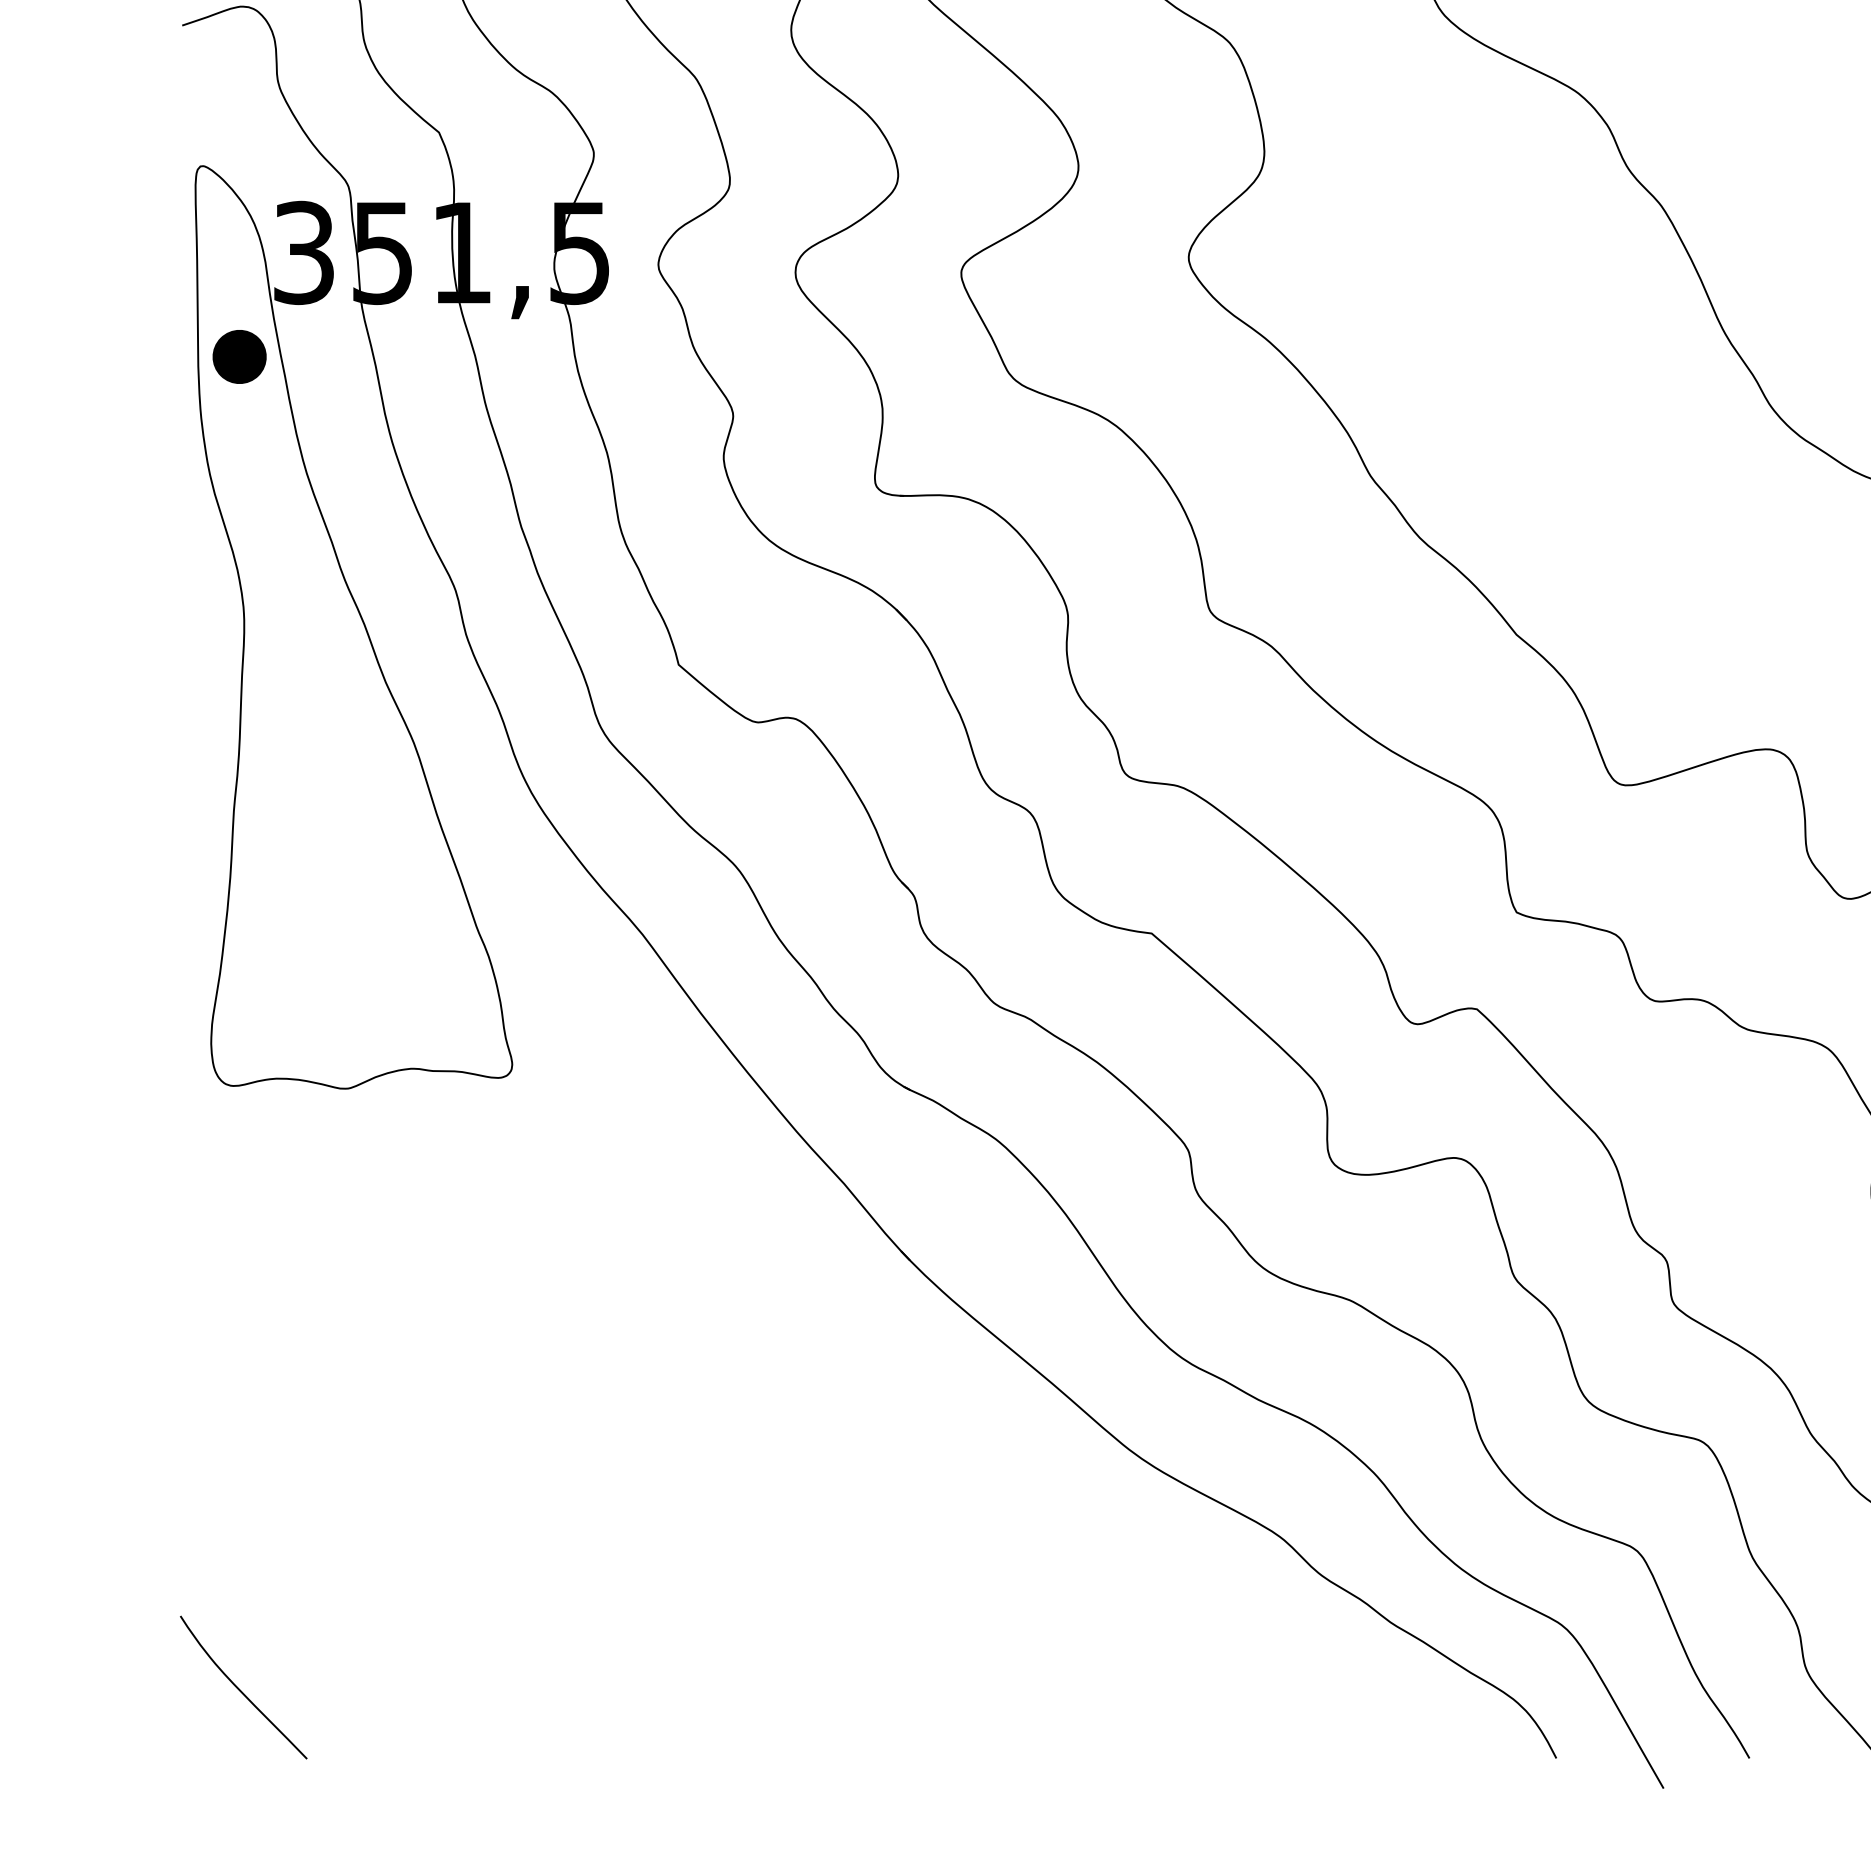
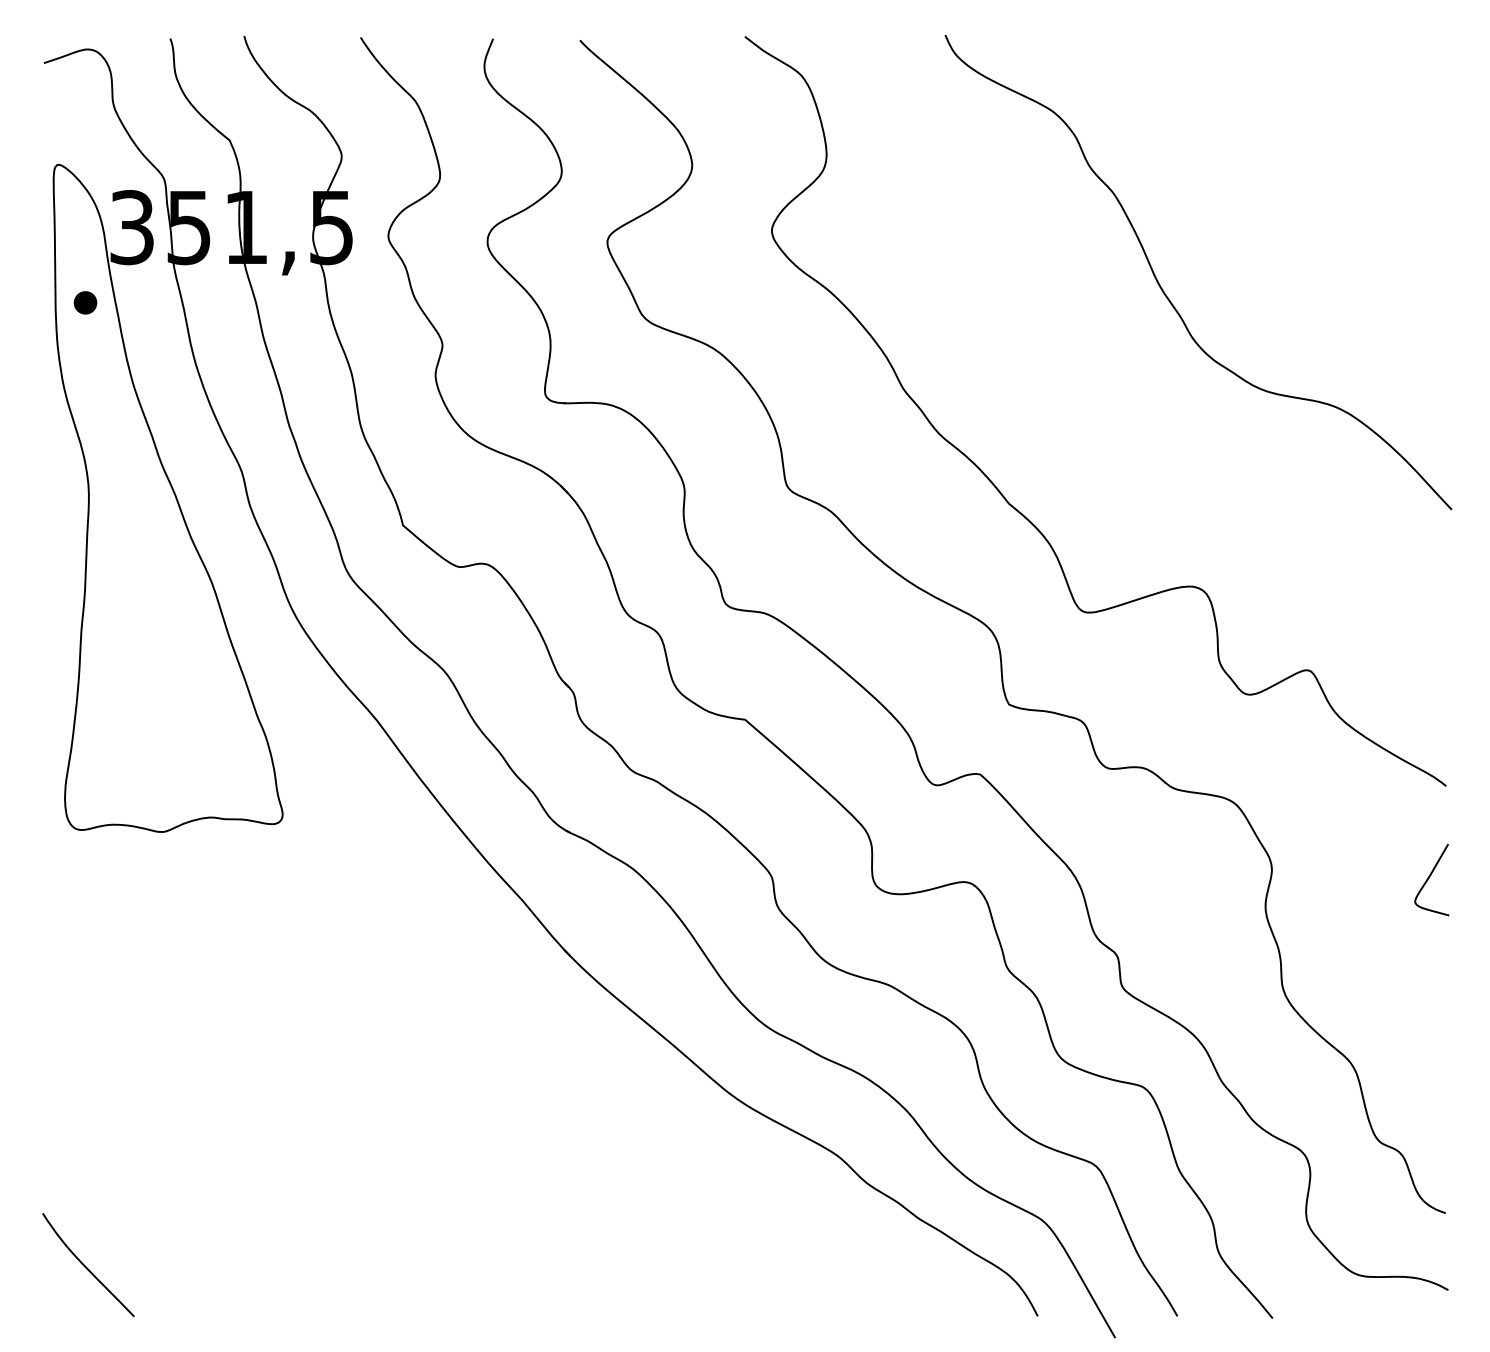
part: (239, 356) -> (85, 302), size x0.6

